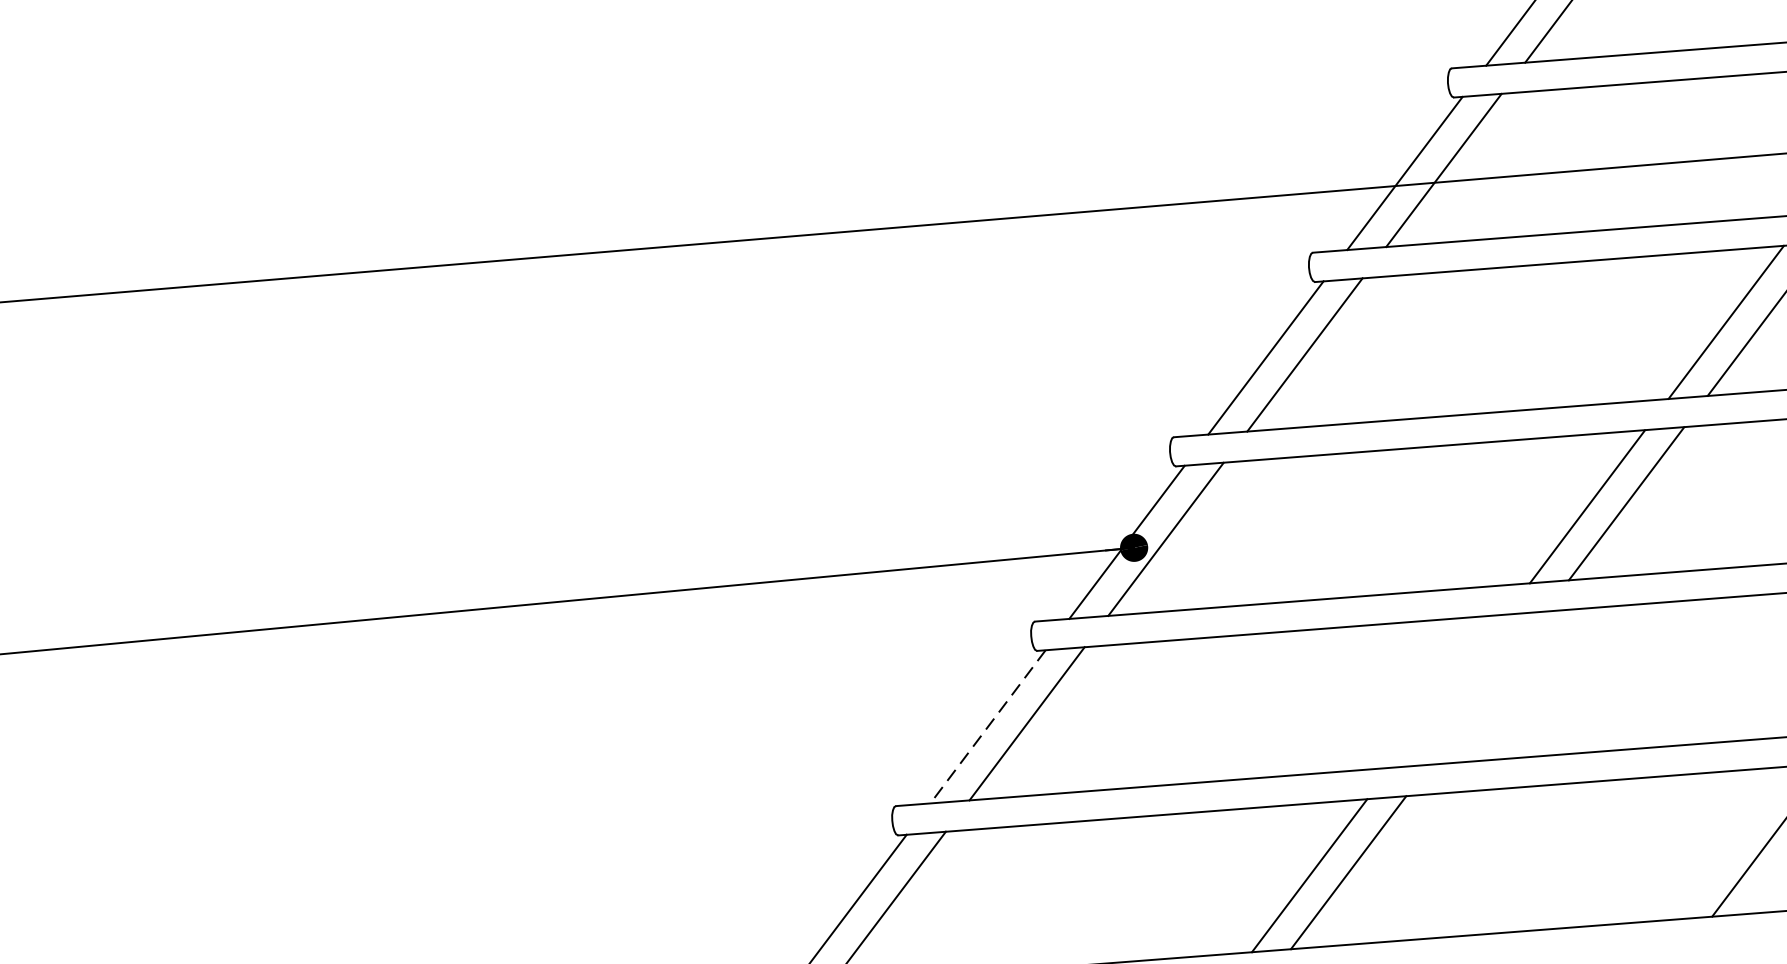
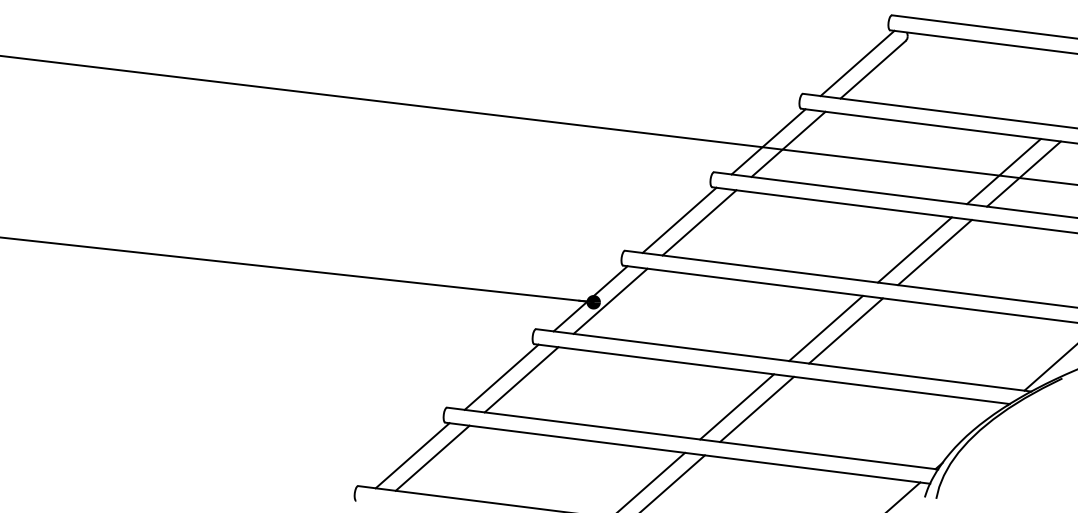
line: (1486, 686) -> (756, 408), added
line: (1449, 690) -> (737, 406), added
line: (987, 727) -> (501, 377), dashed -> solid

